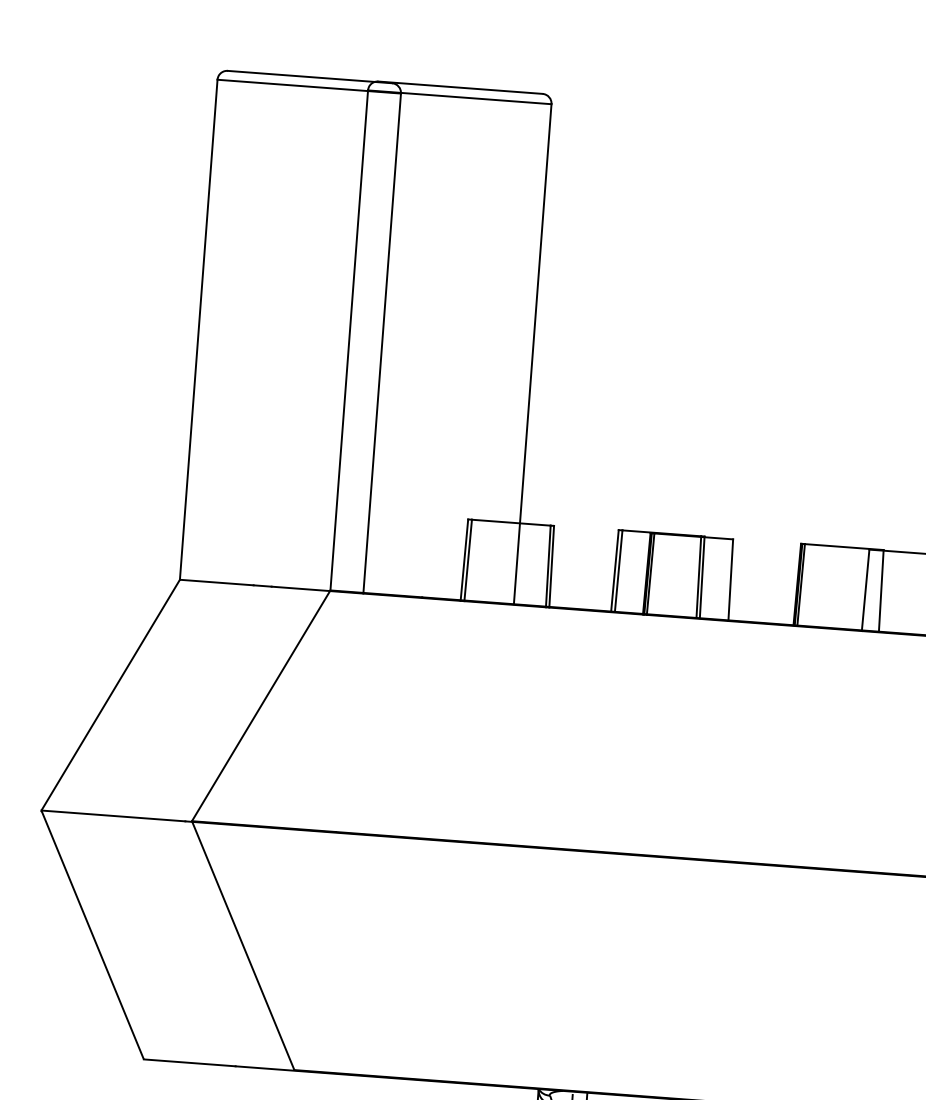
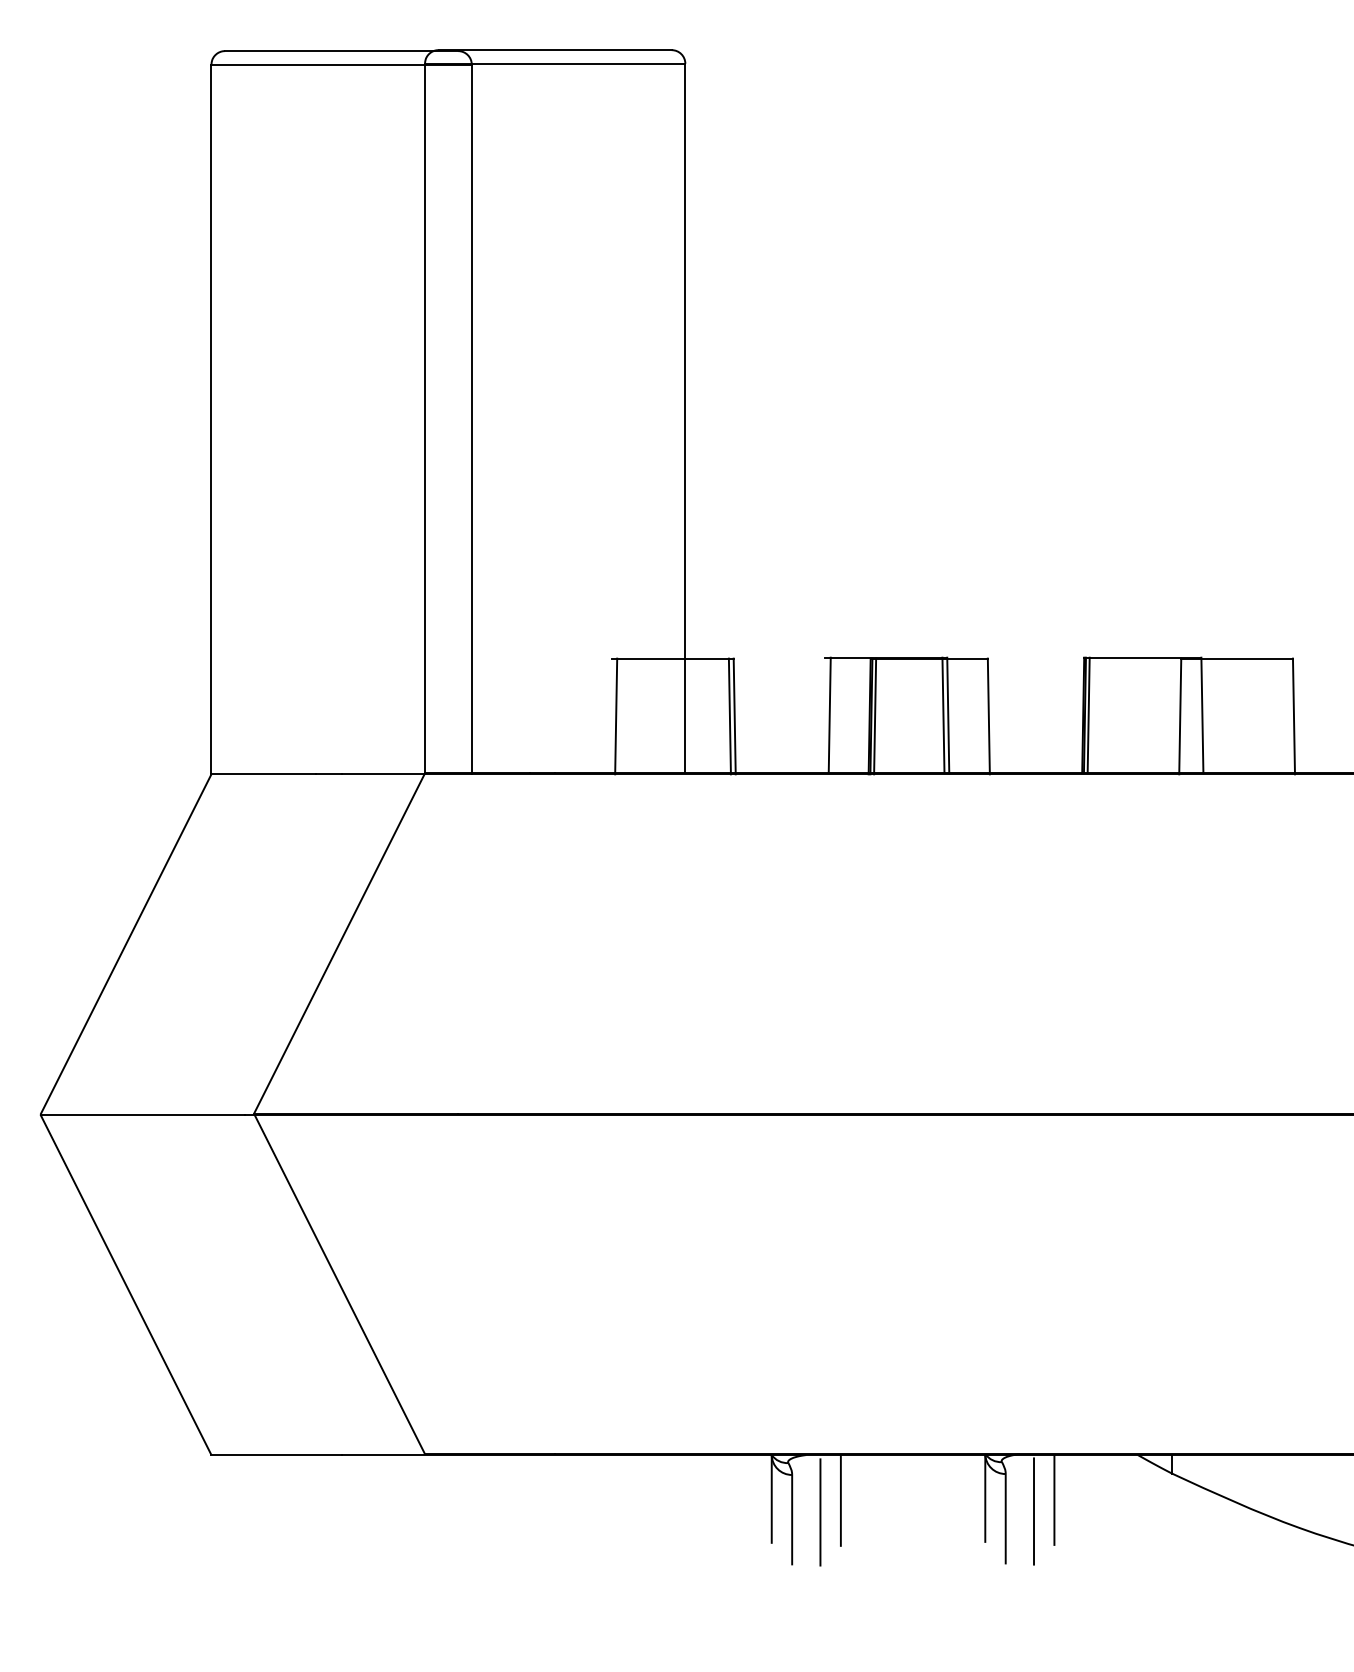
line: (464, 560) -> (610, 716), removed
line: (615, 570) -> (824, 715), removed

